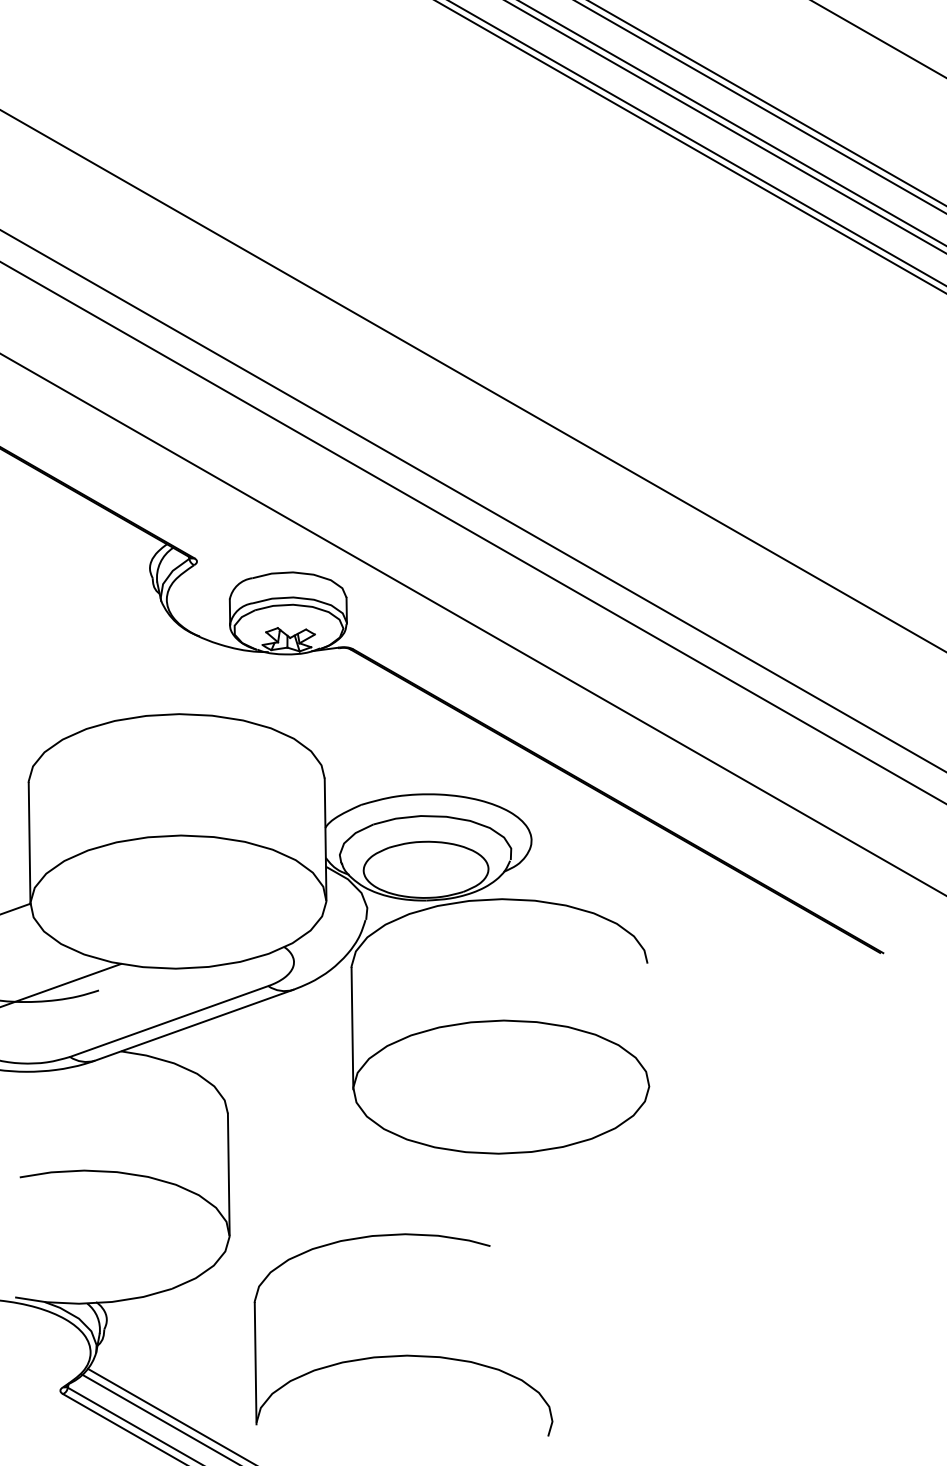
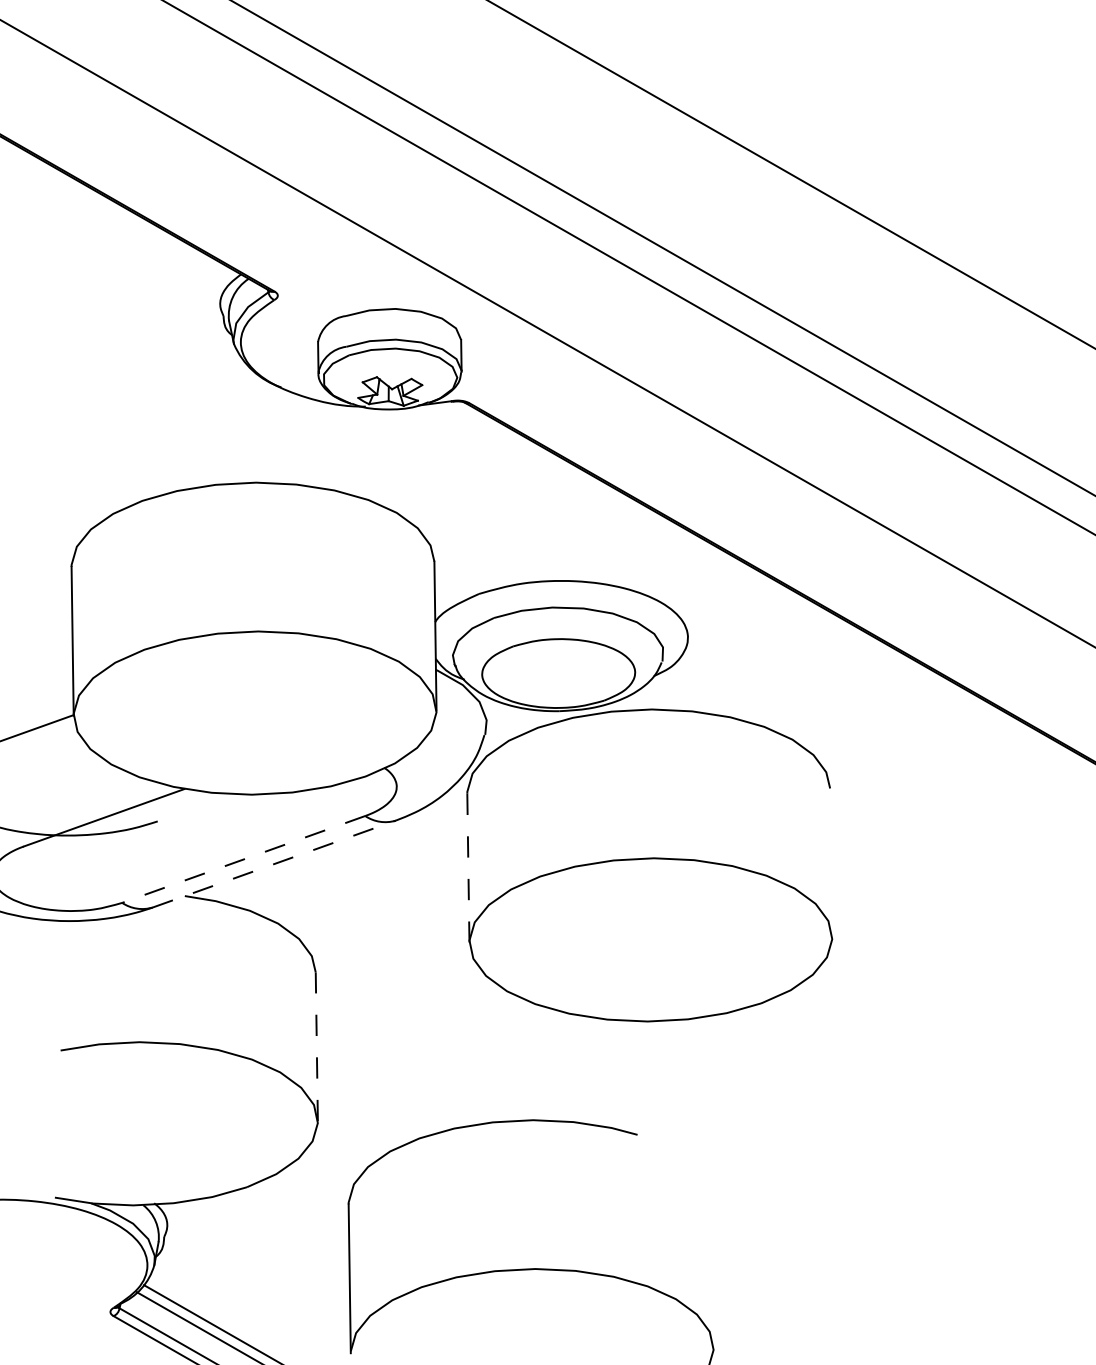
line: (168, 1021) -> (242, 859), solid -> dashed
line: (194, 1025) -> (274, 864), solid -> dashed
line: (352, 1028) -> (468, 868), solid -> dashed
line: (228, 1174) -> (316, 1046), solid -> dashed

